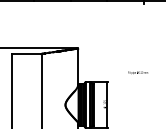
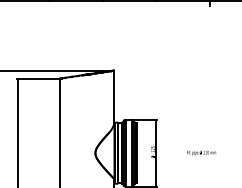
text: (138, 72) -> (202, 152), moved

